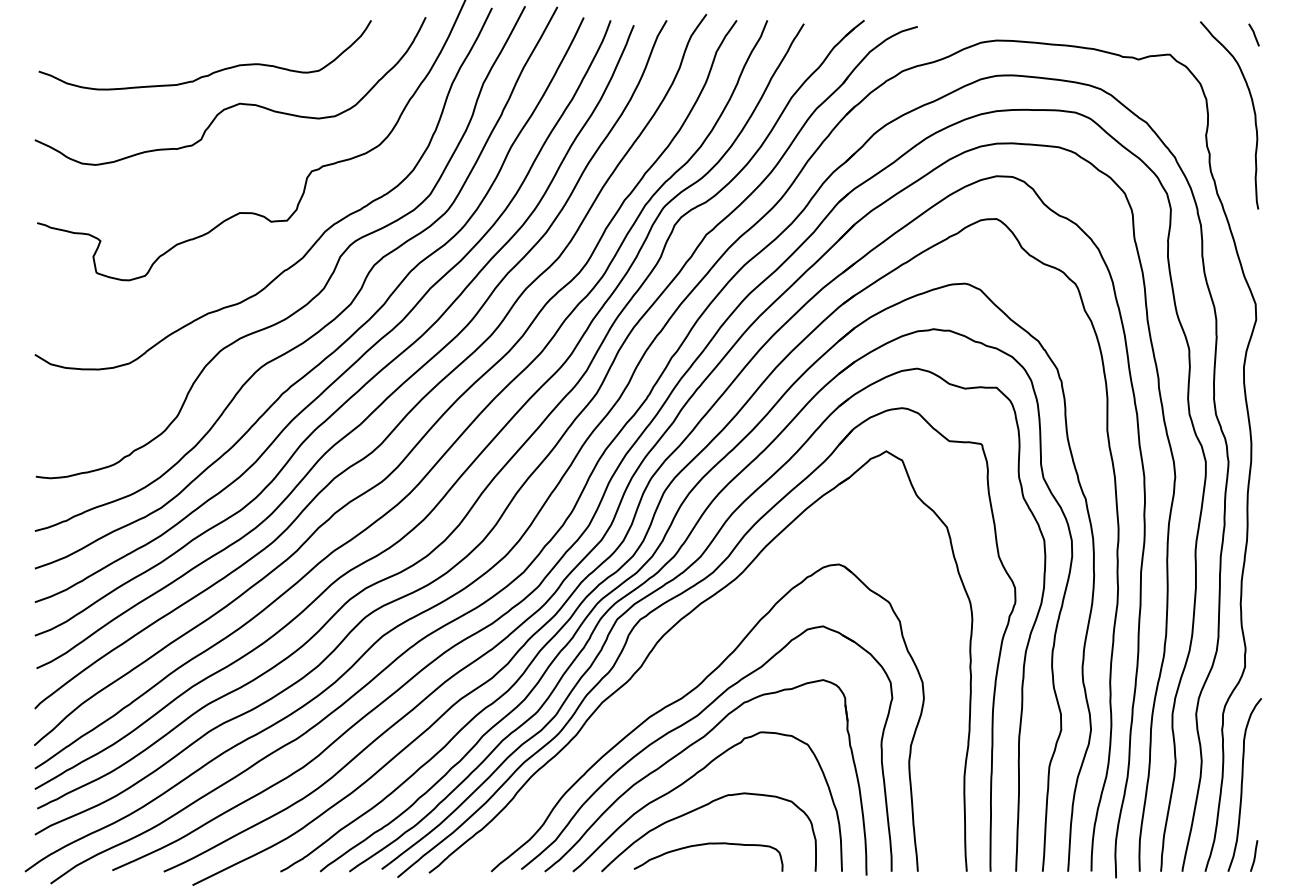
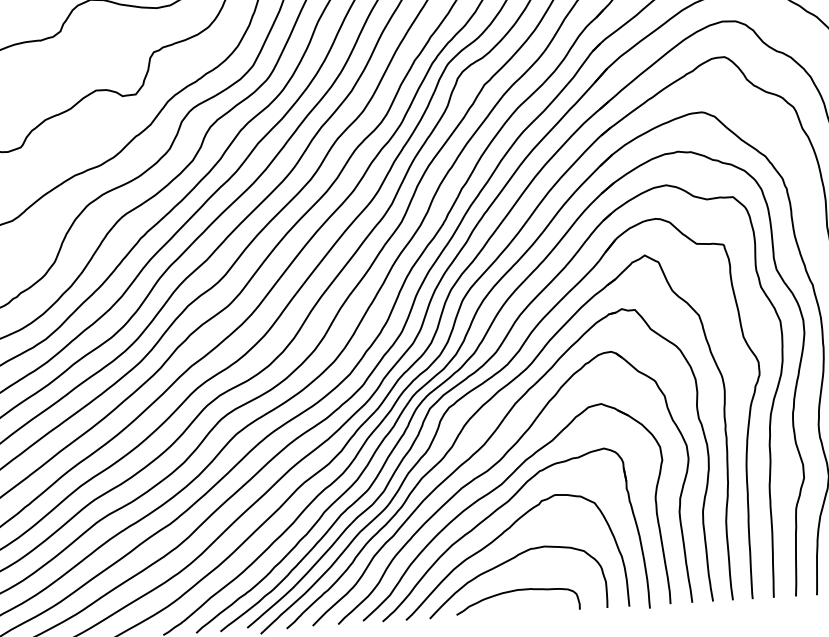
part: (680, 667) -> (484, 445), added

